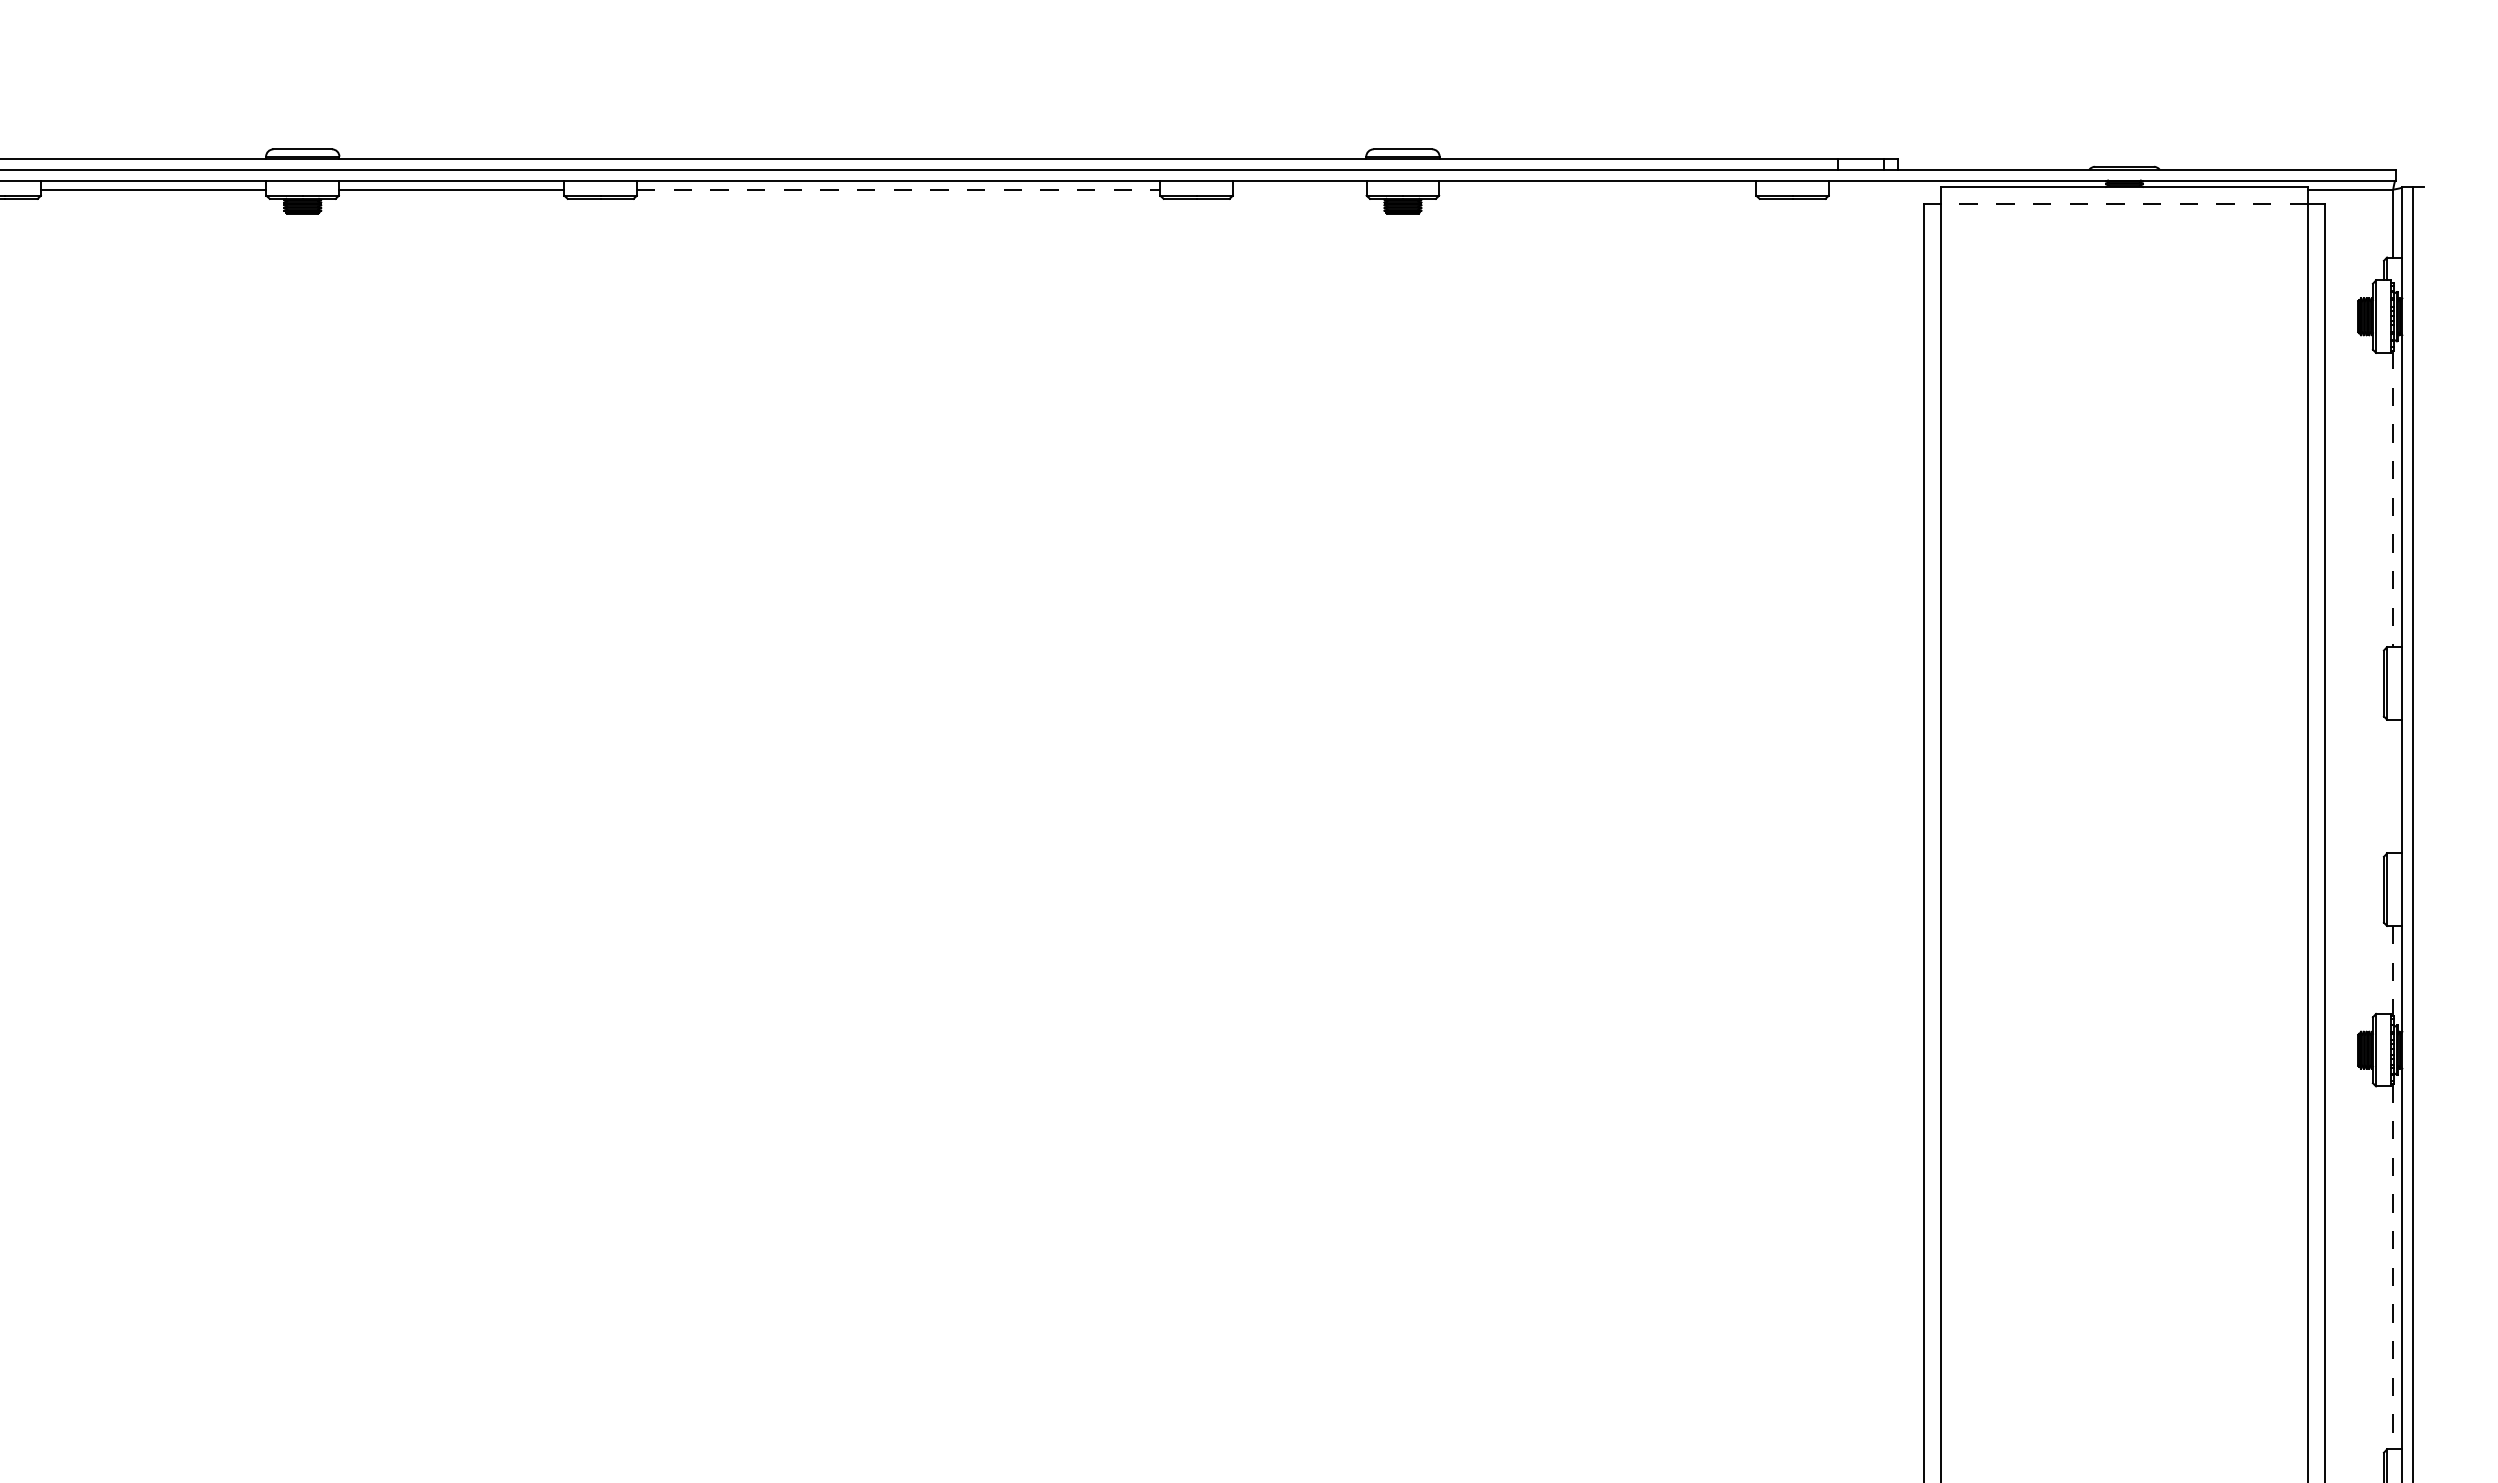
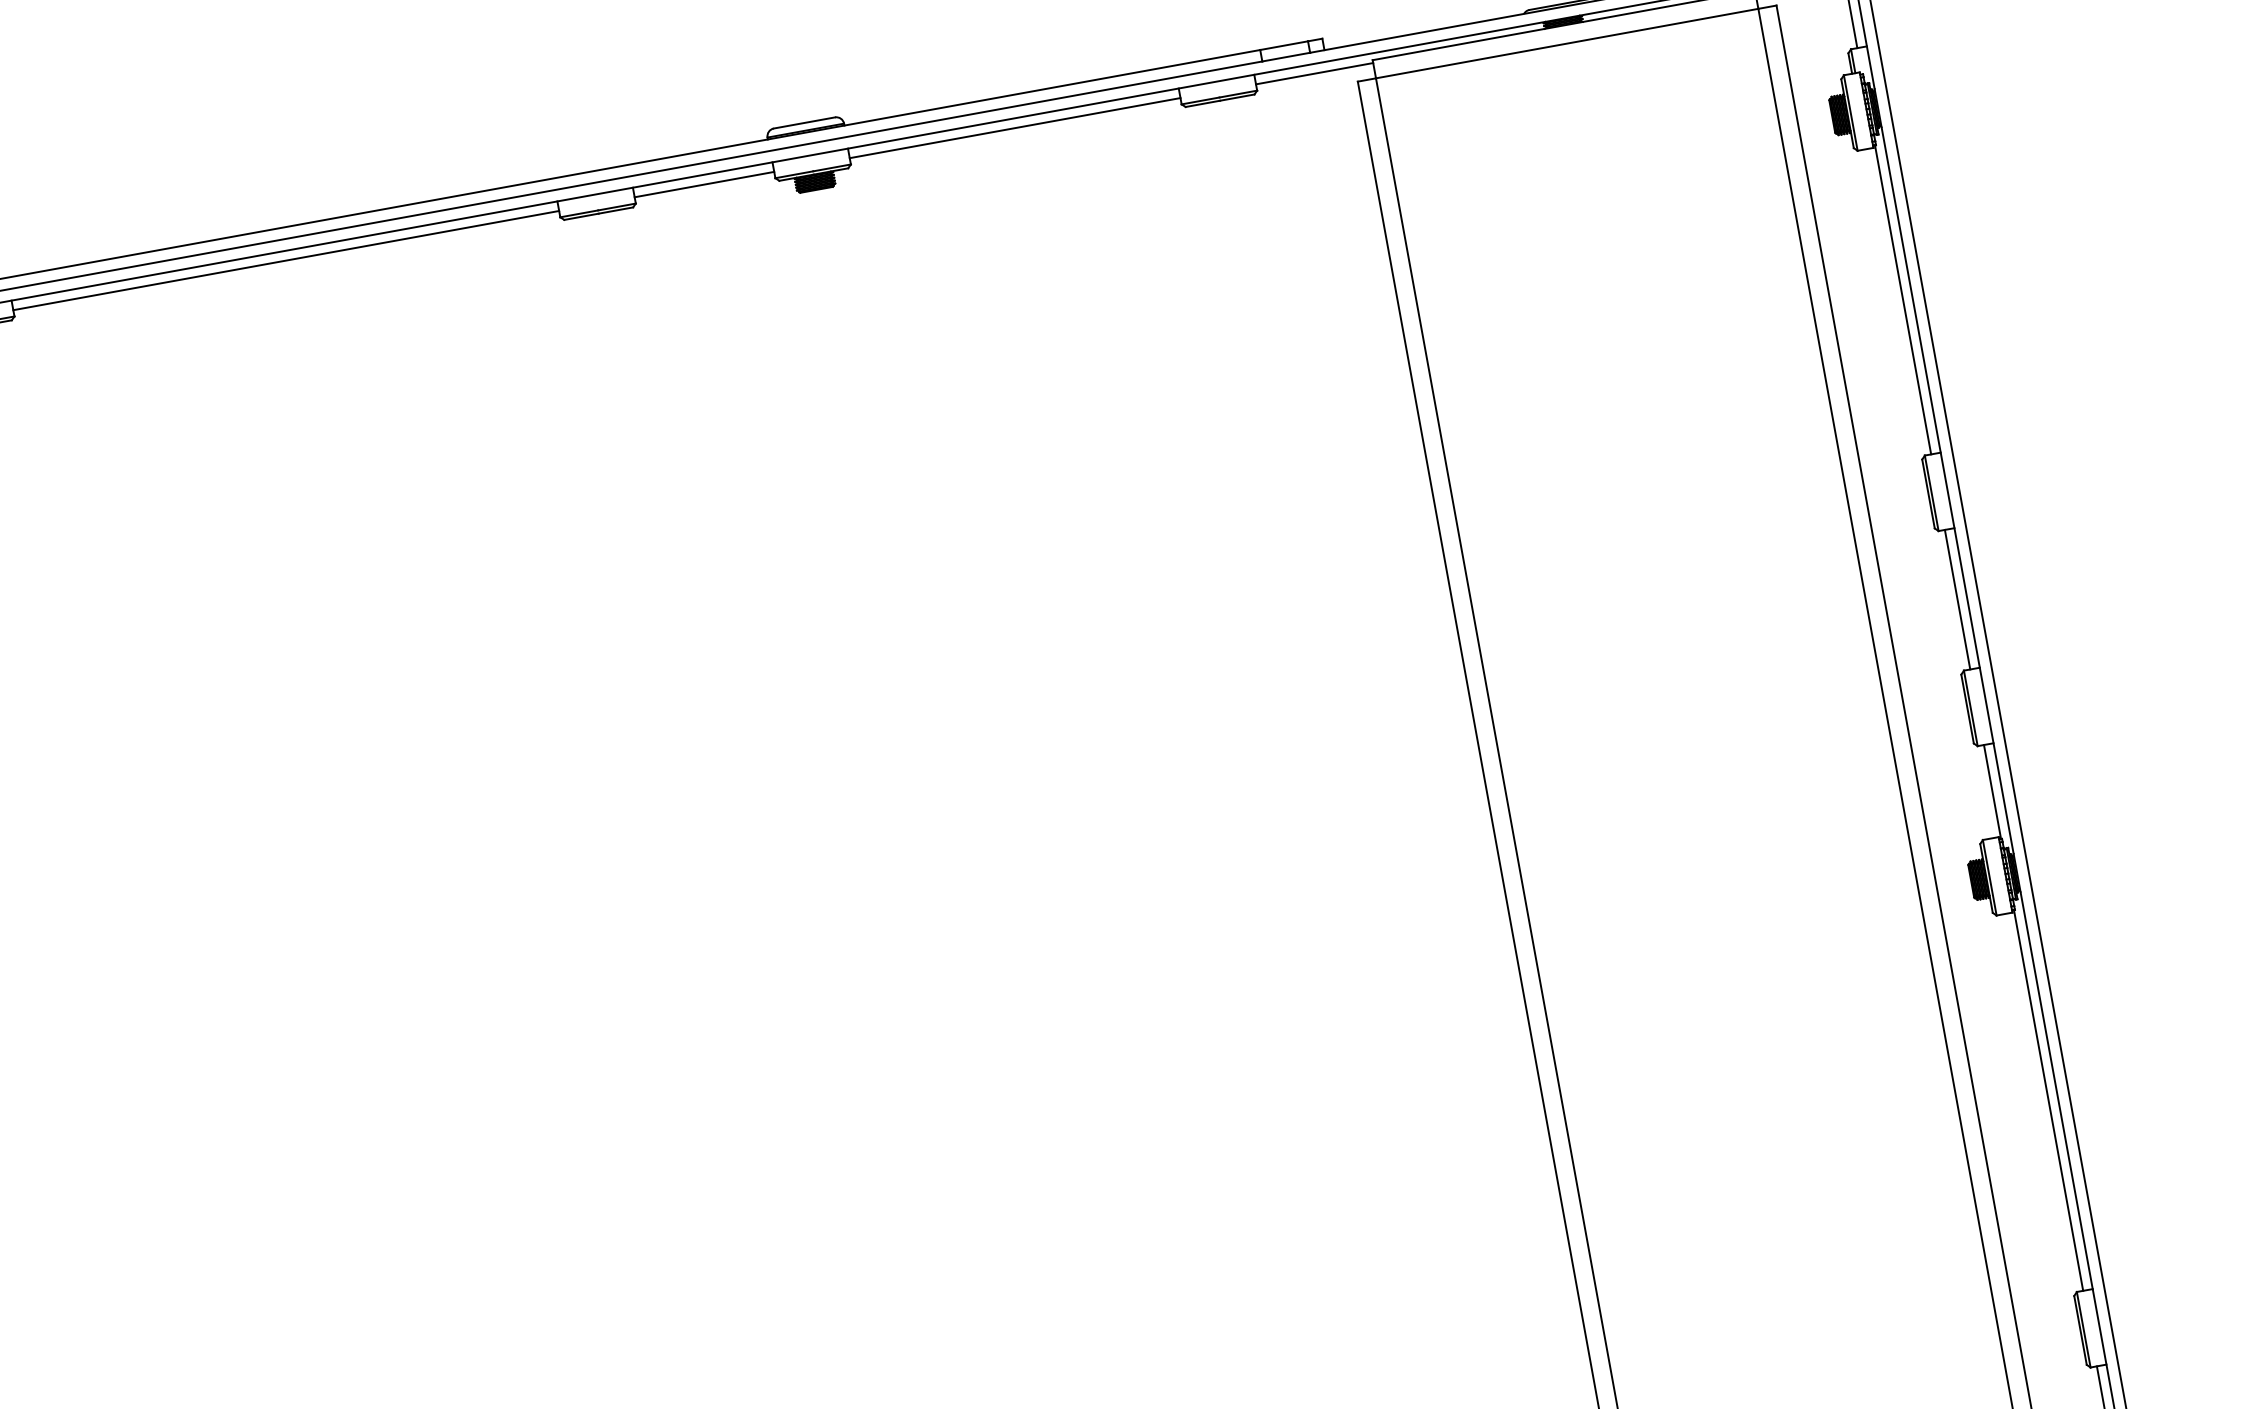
line: (898, 189) -> (286, 260), dashed -> solid
line: (1299, 189) -> (704, 184), added
line: (1597, 189) -> (1014, 127), added
line: (1884, 189) -> (1314, 73), added
line: (2124, 204) -> (1567, 43), dashed -> solid
line: (2393, 499) -> (1903, 300), dashed -> solid
line: (2393, 786) -> (1957, 599), added
line: (2393, 971) -> (1992, 792), dashed -> solid
line: (2393, 1266) -> (2048, 1100), dashed -> solid

